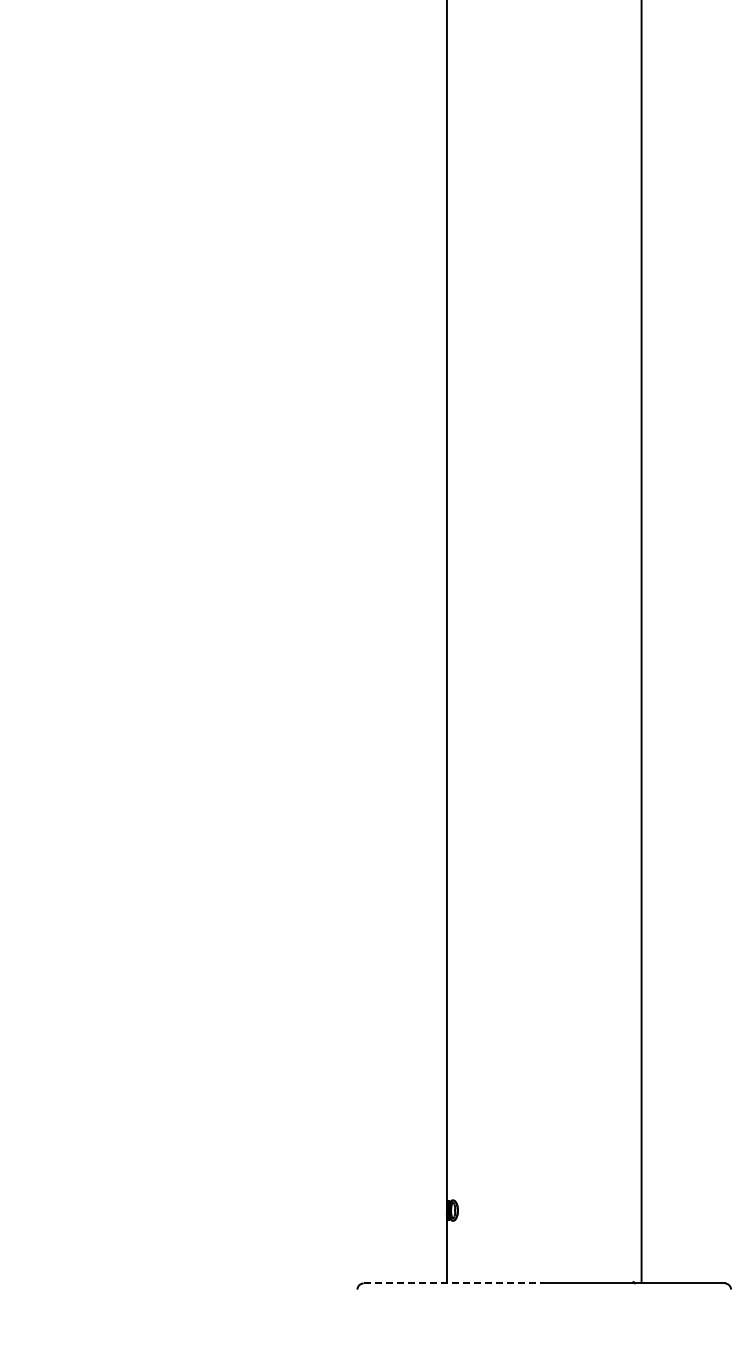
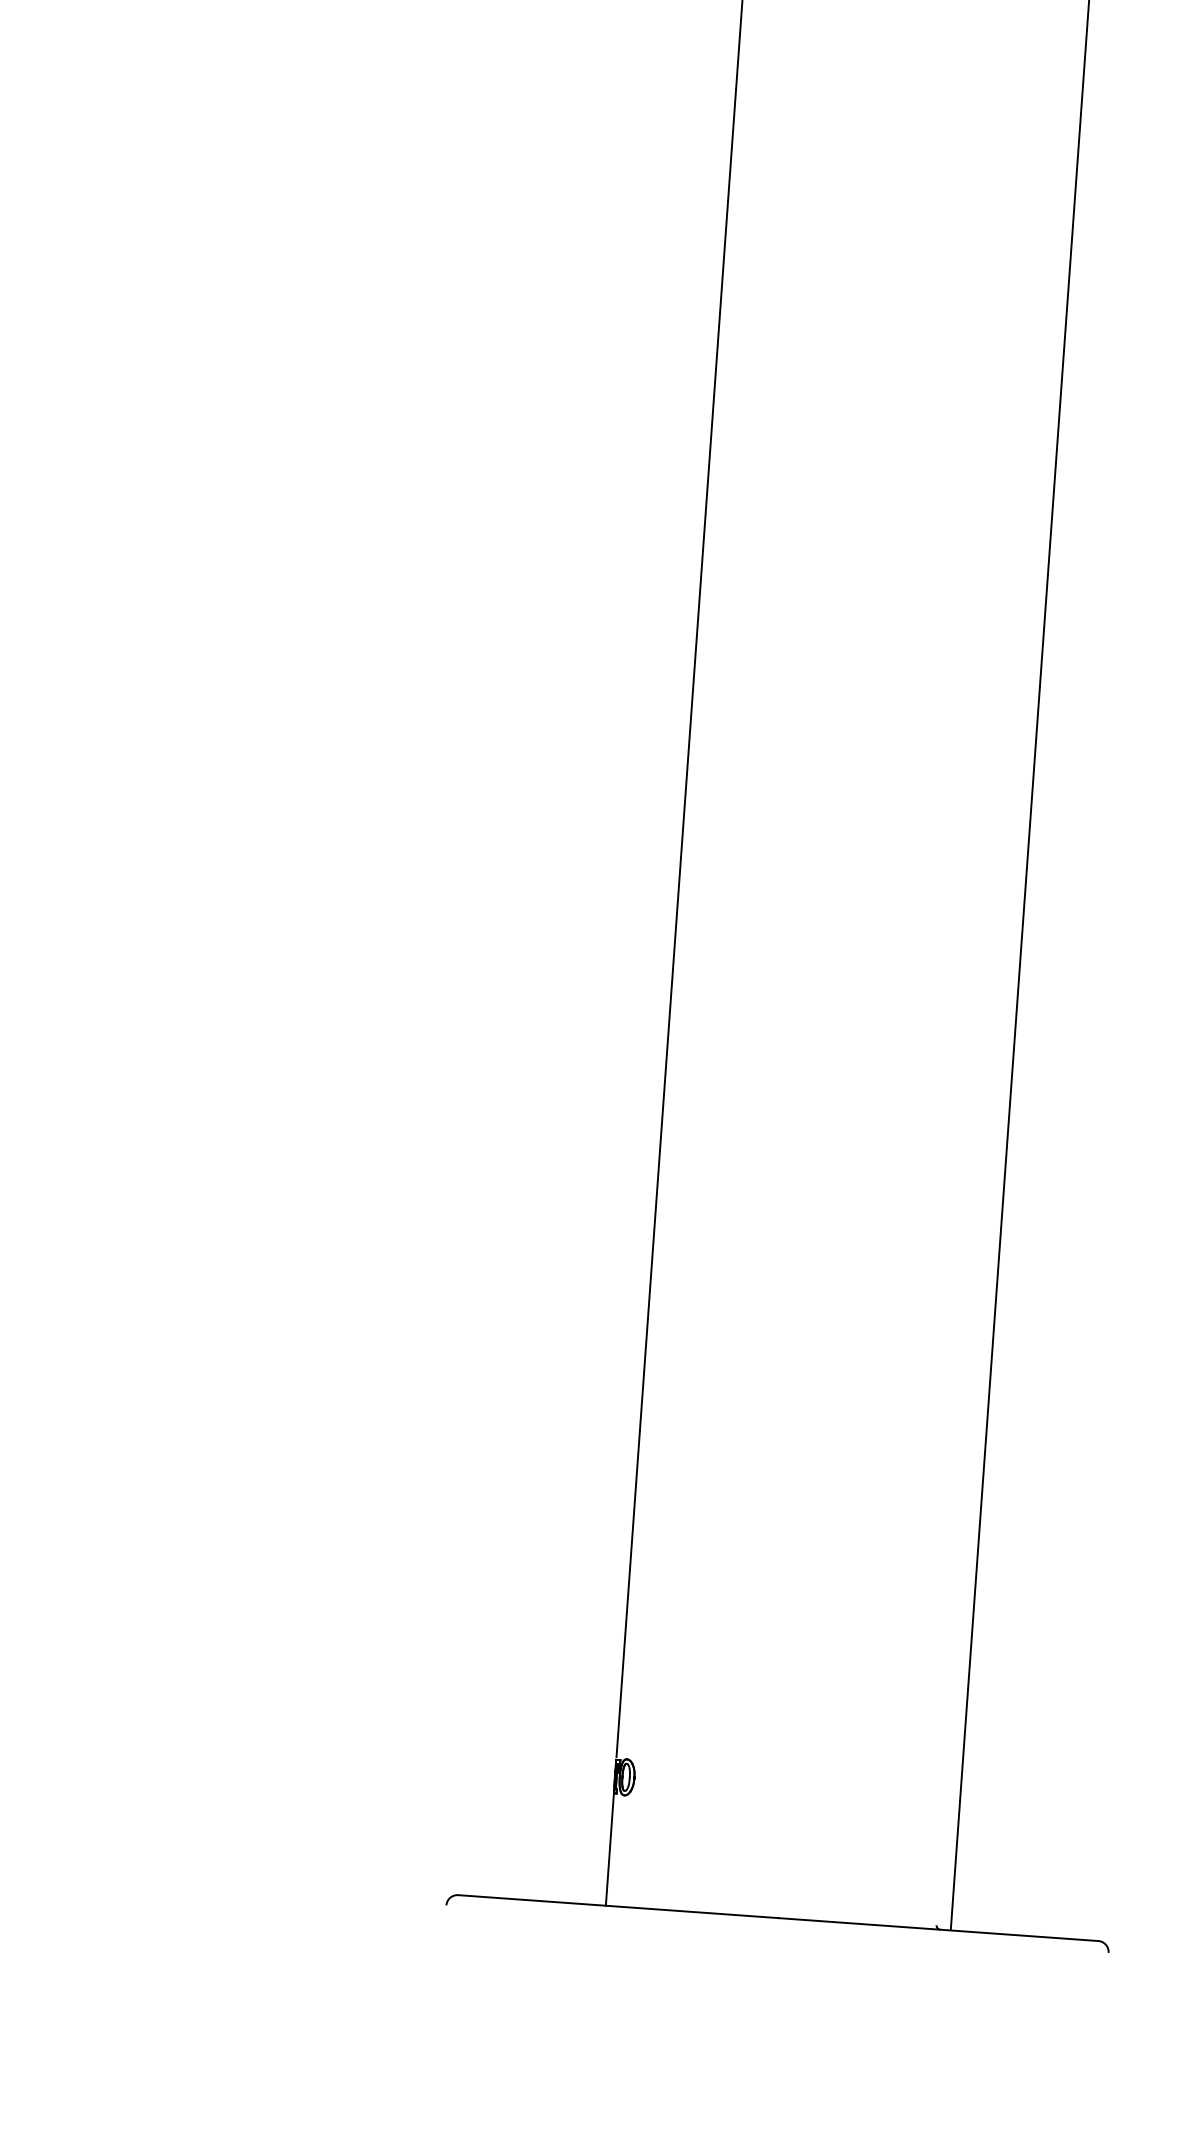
line: (454, 1283) -> (619, 1906), dashed -> solid

